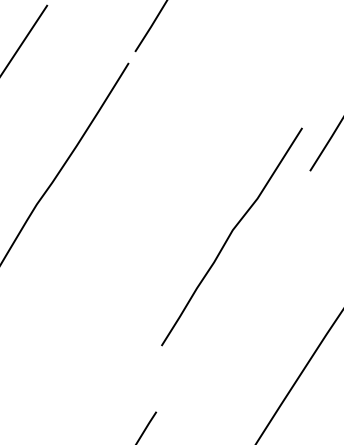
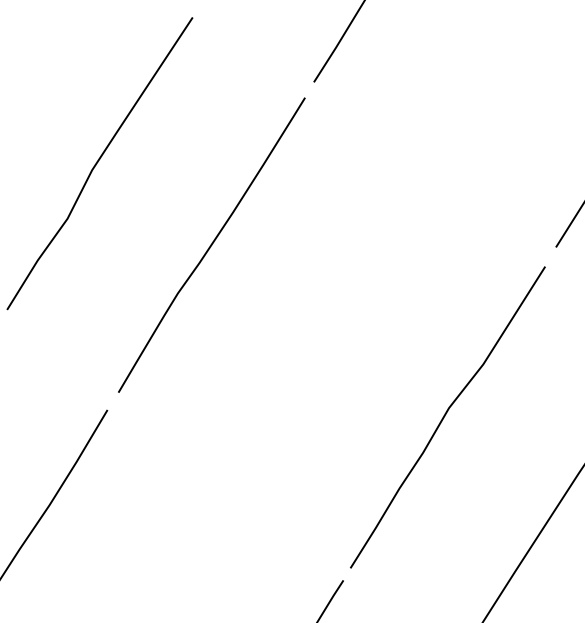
curve: (230, 236) -> (445, 416), moved

